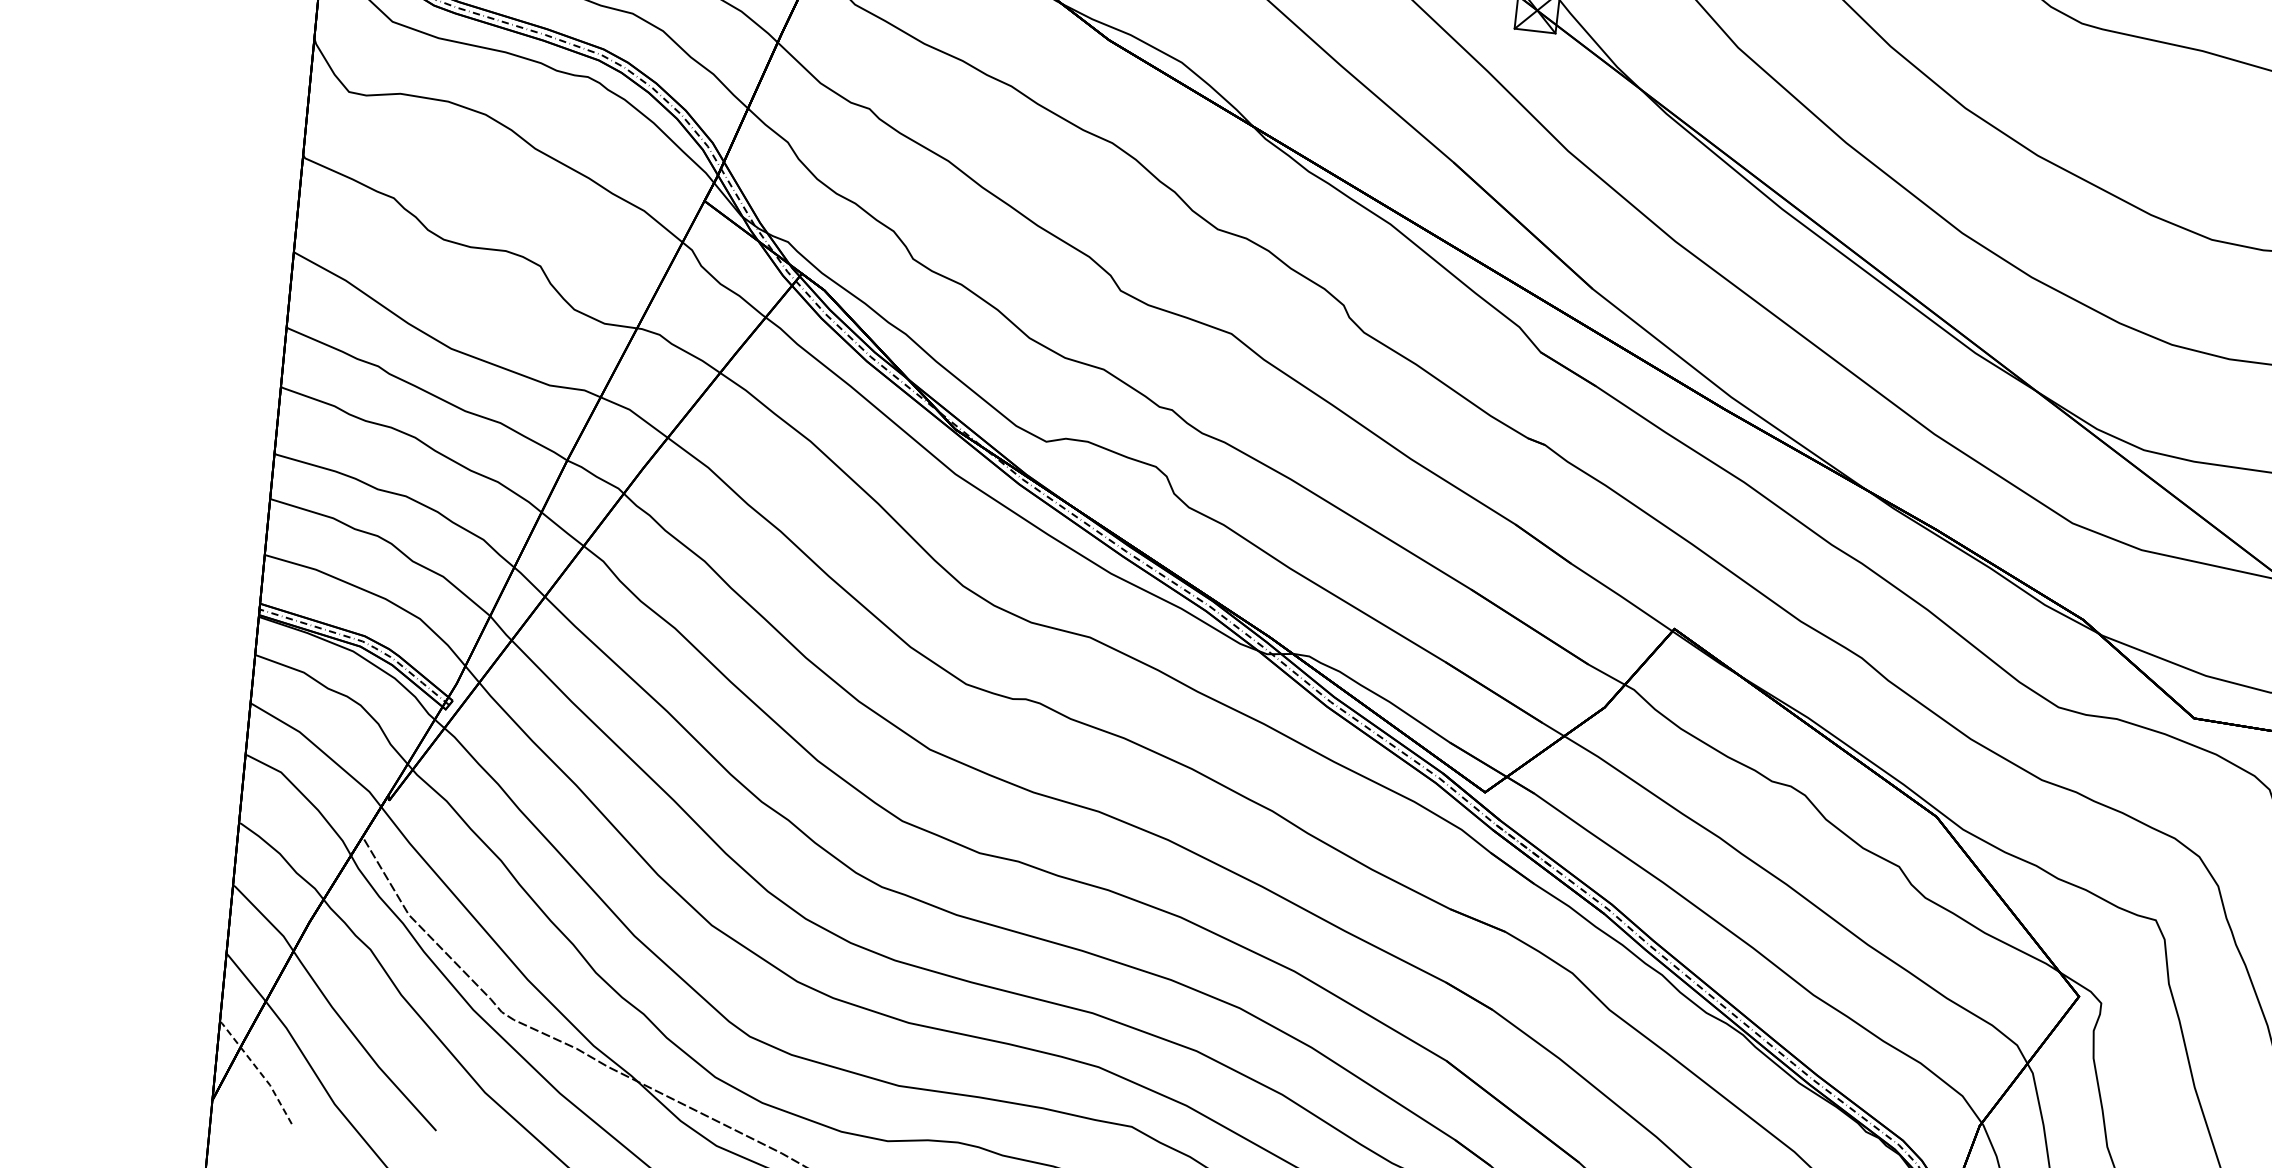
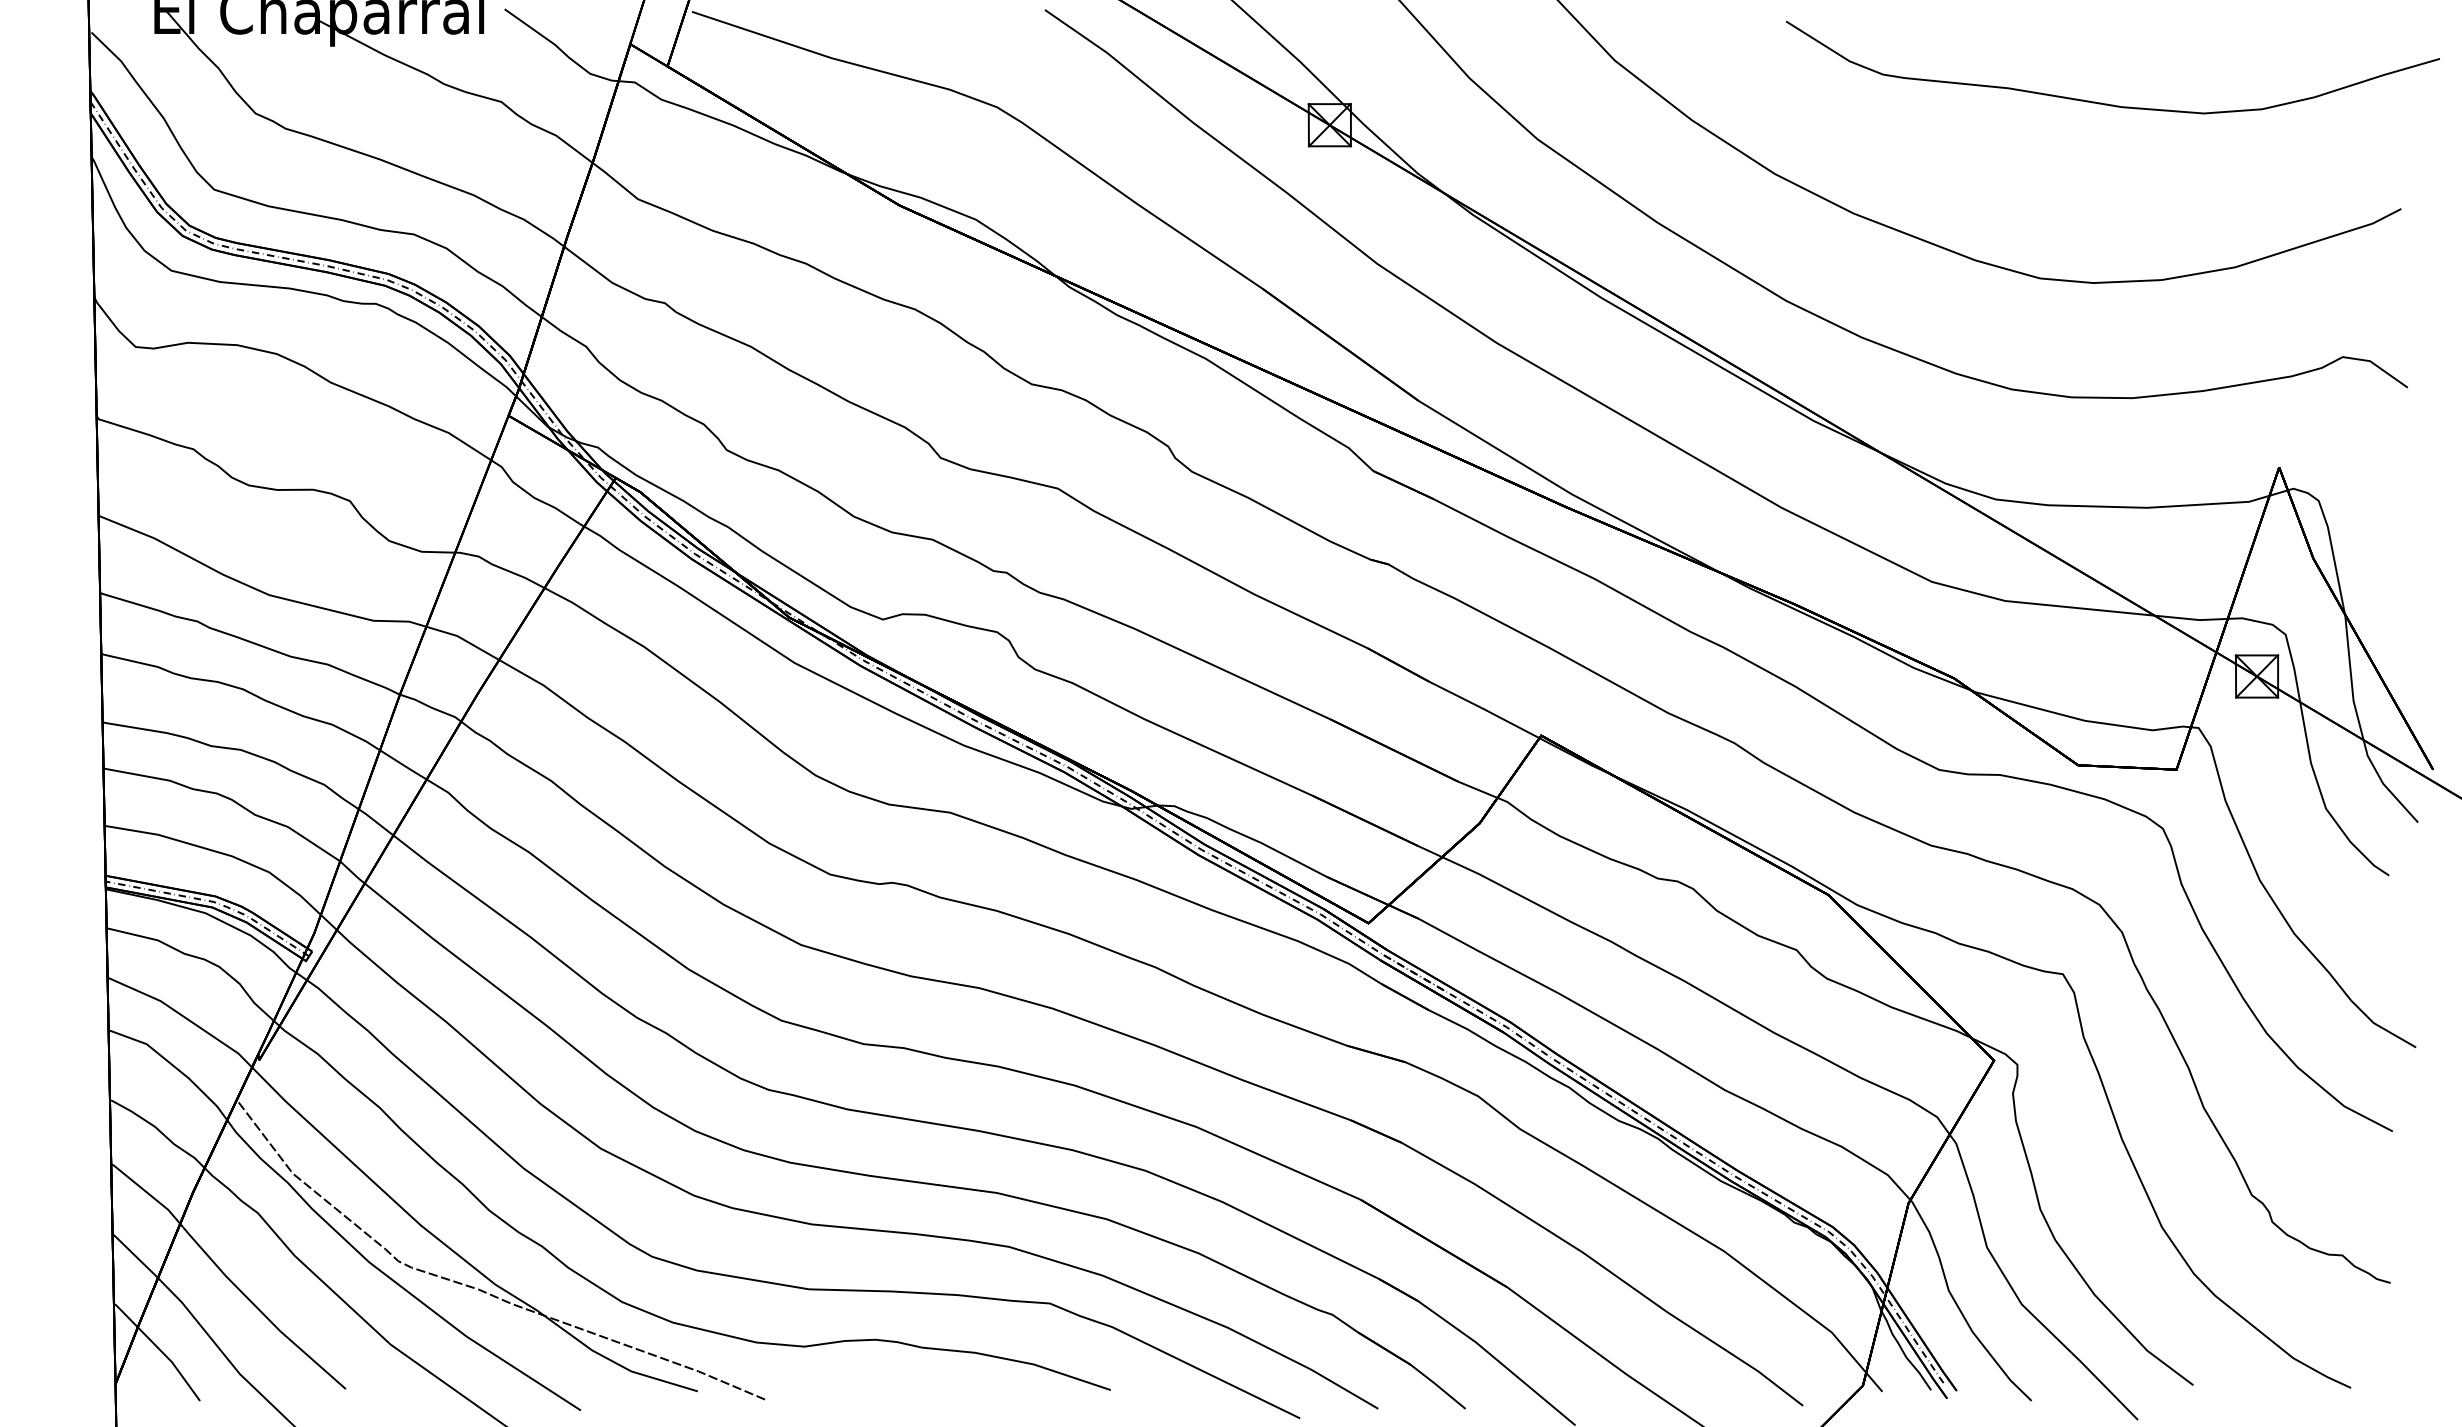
line: (260, 1072) -> (160, 1350), dashed -> solid

